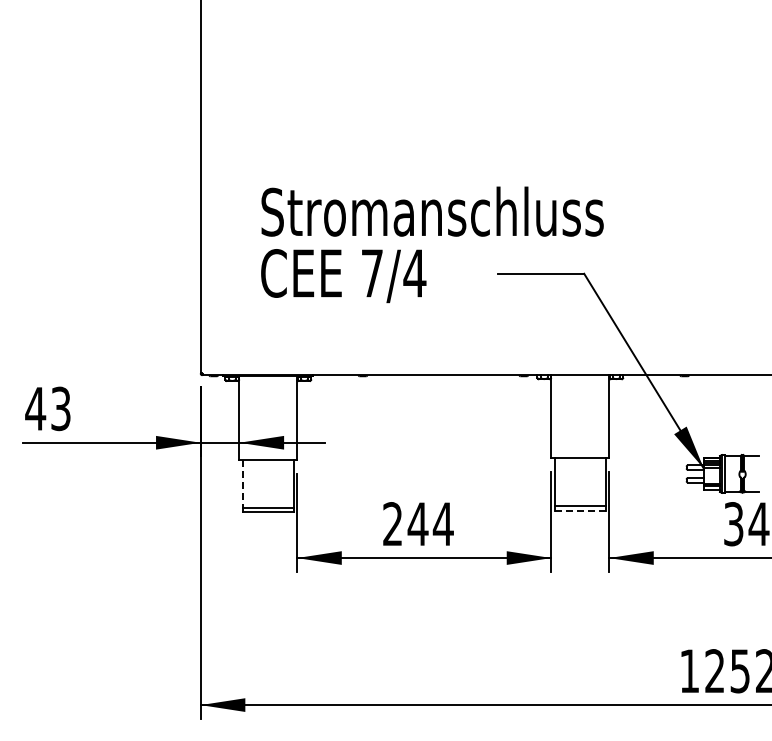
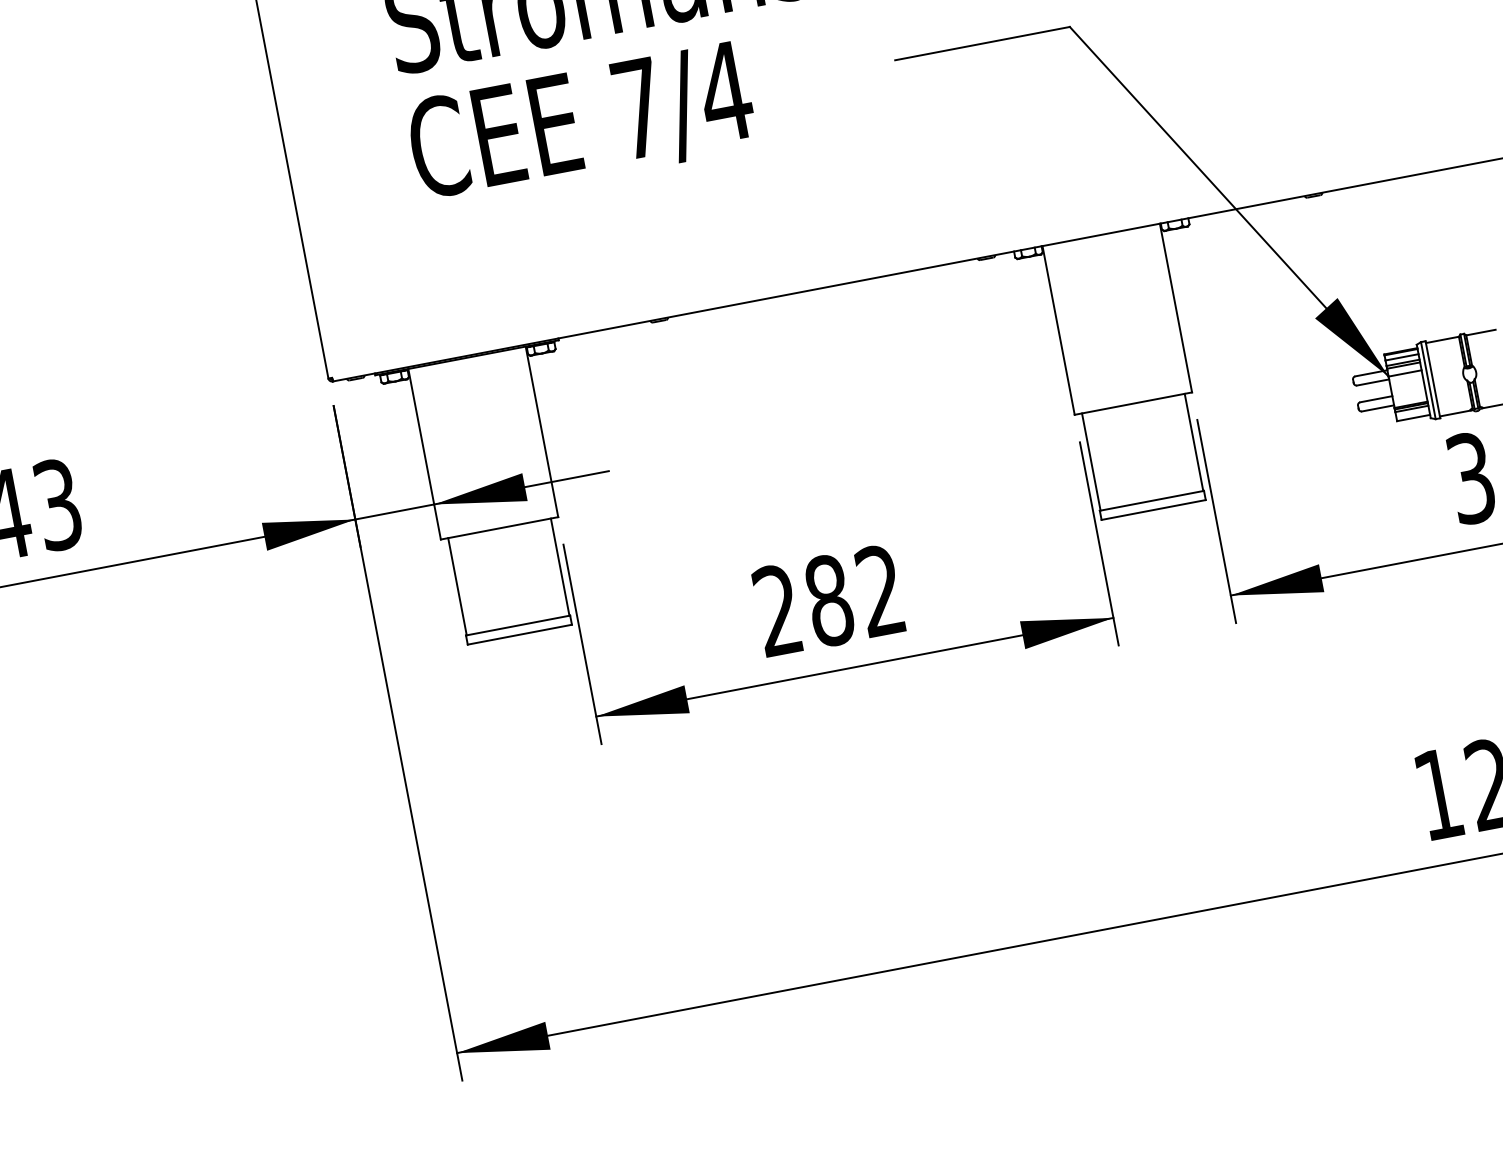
line: (243, 483) -> (458, 585), dashed -> solid
line: (580, 510) -> (1154, 509), dashed -> solid
text: (430, 524) -> (854, 596), 244 -> 282

